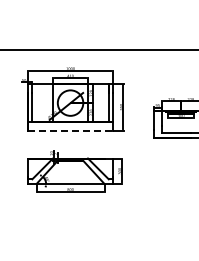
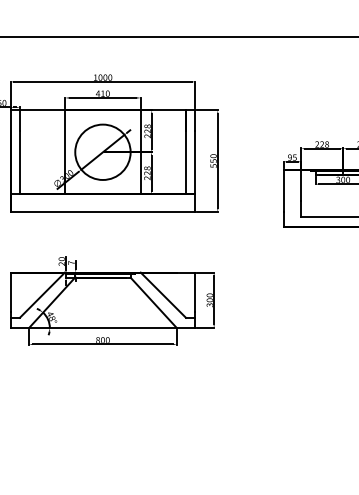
line: (71, 130) -> (104, 211), dashed -> solid

